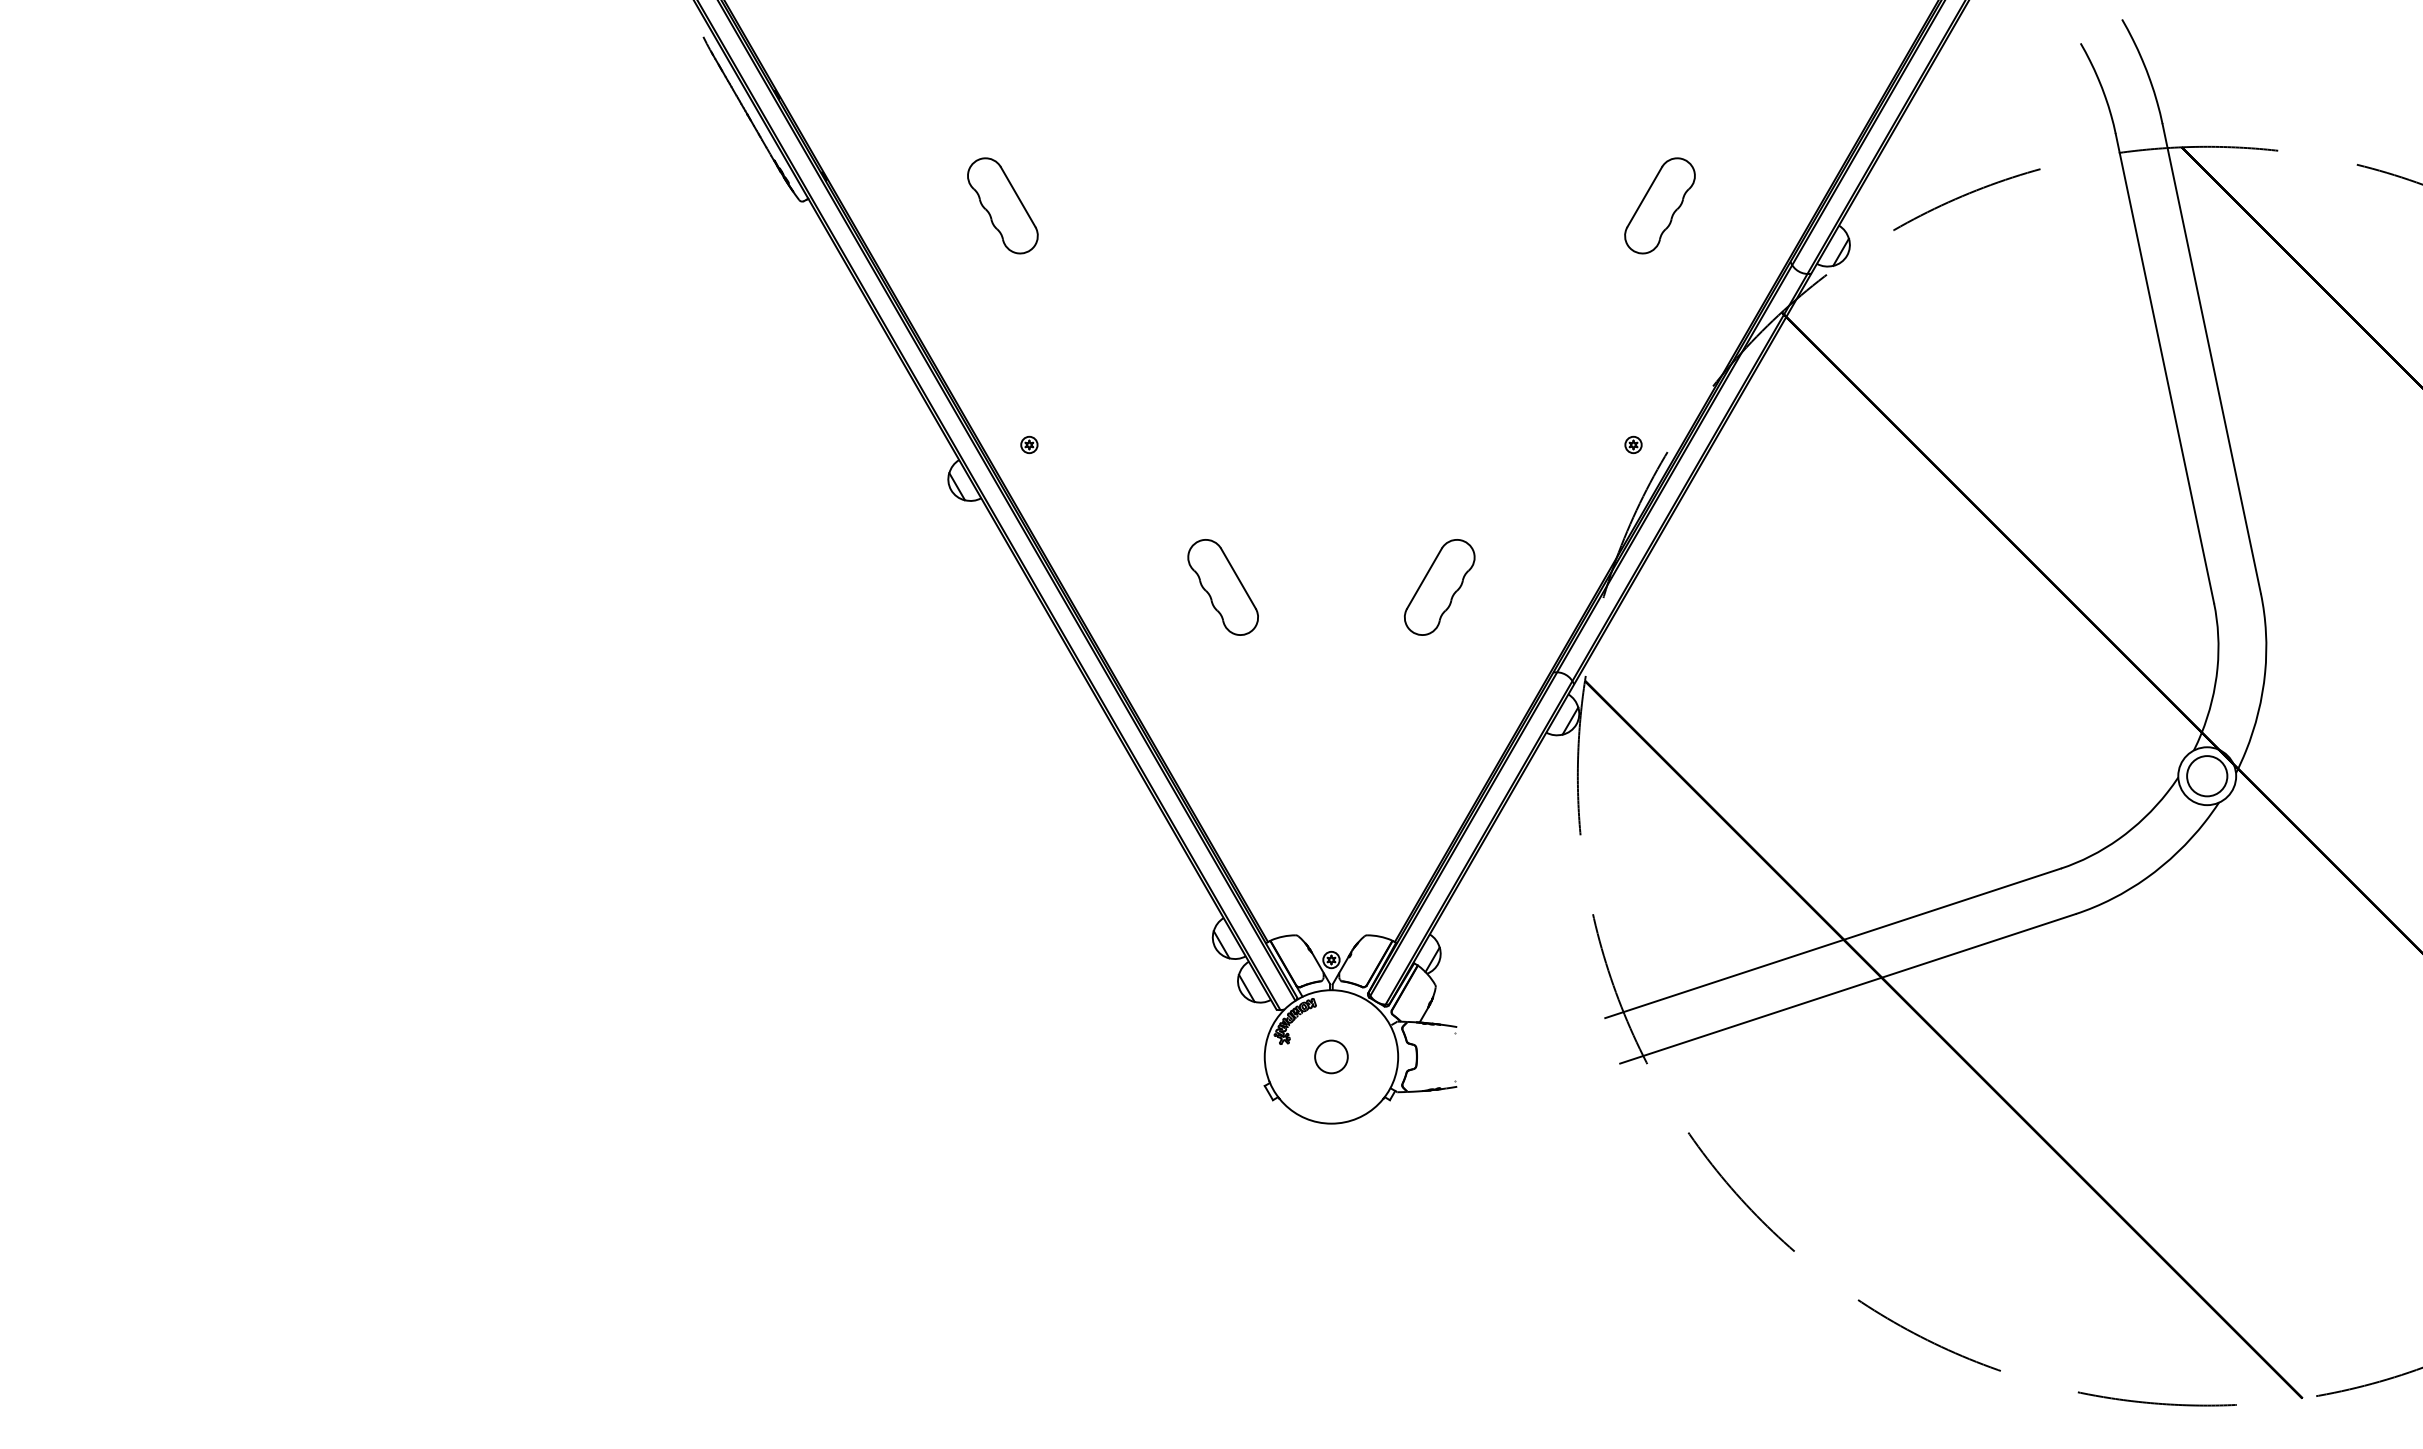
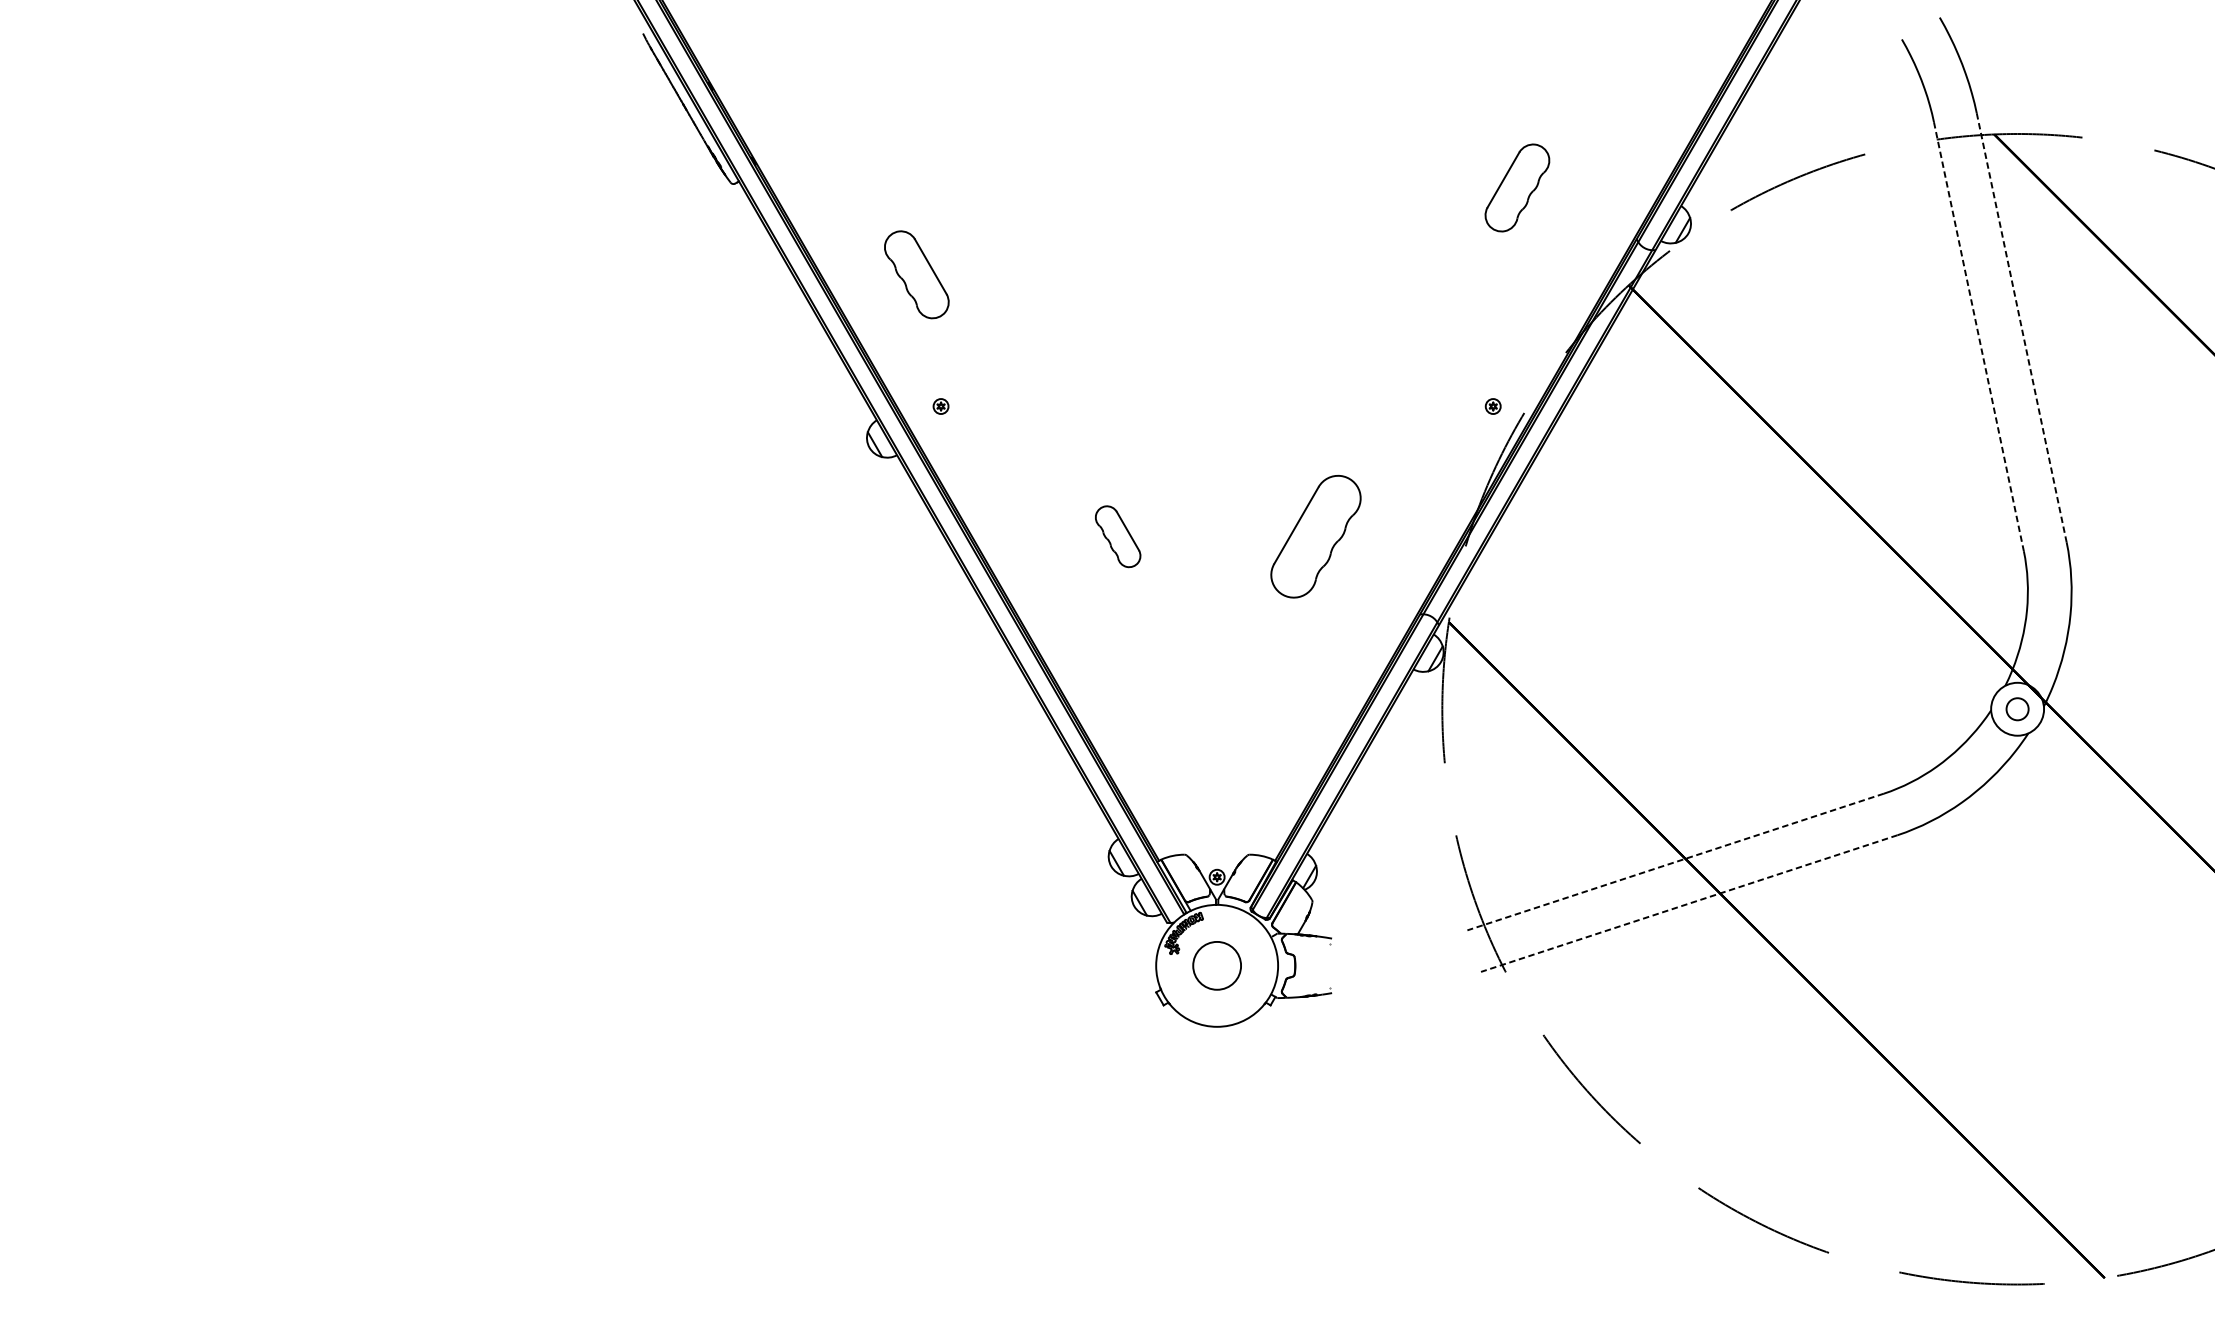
part: (1002, 205) -> (916, 274), moved
line: (2211, 358) -> (2021, 327), solid -> dashed
line: (2164, 368) -> (1978, 336), solid -> dashed
part: (1222, 587) -> (1117, 536), size x0.7
part: (1439, 587) -> (1315, 536), size x1.4
circle: (2207, 776) -> (2017, 709), size x0.6
line: (1833, 943) -> (1676, 862), solid -> dashed
line: (1848, 988) -> (1689, 903), solid -> dashed
circle: (1331, 1056) -> (1217, 965), size x1.6

